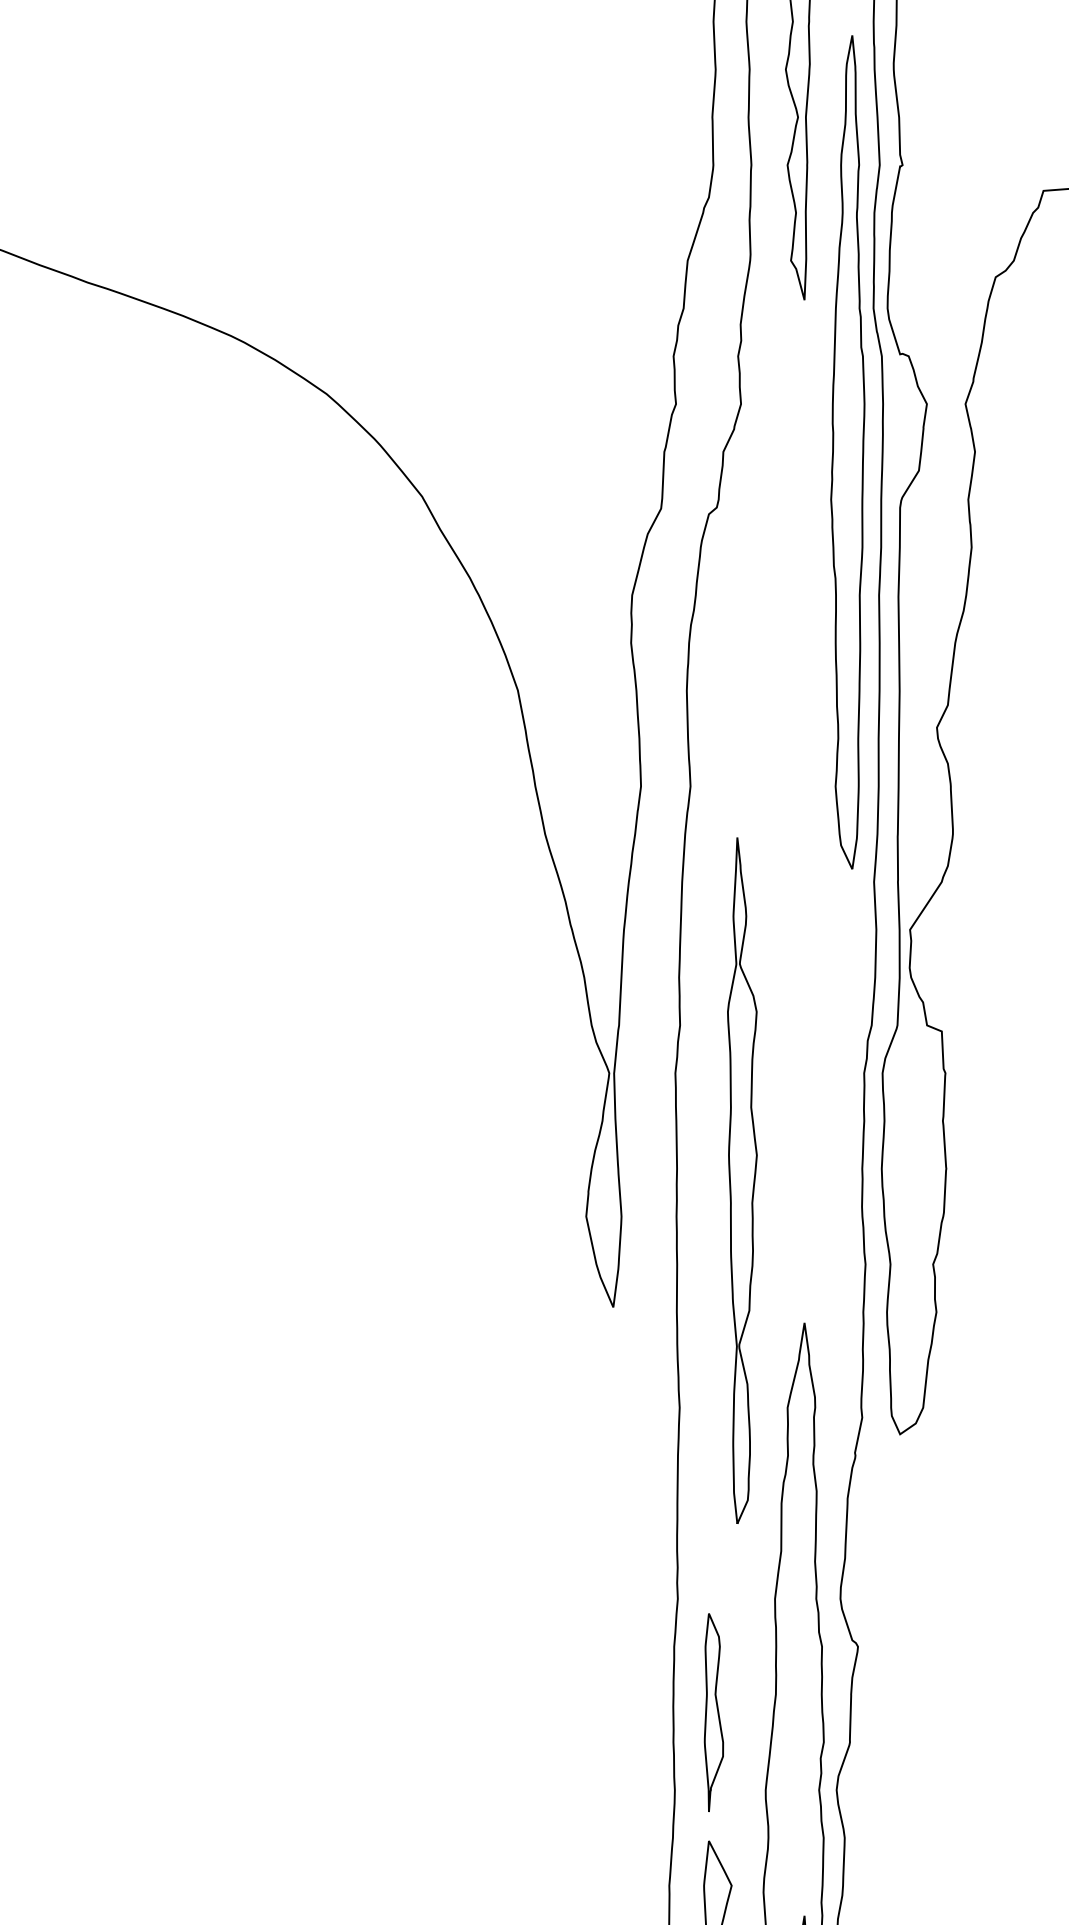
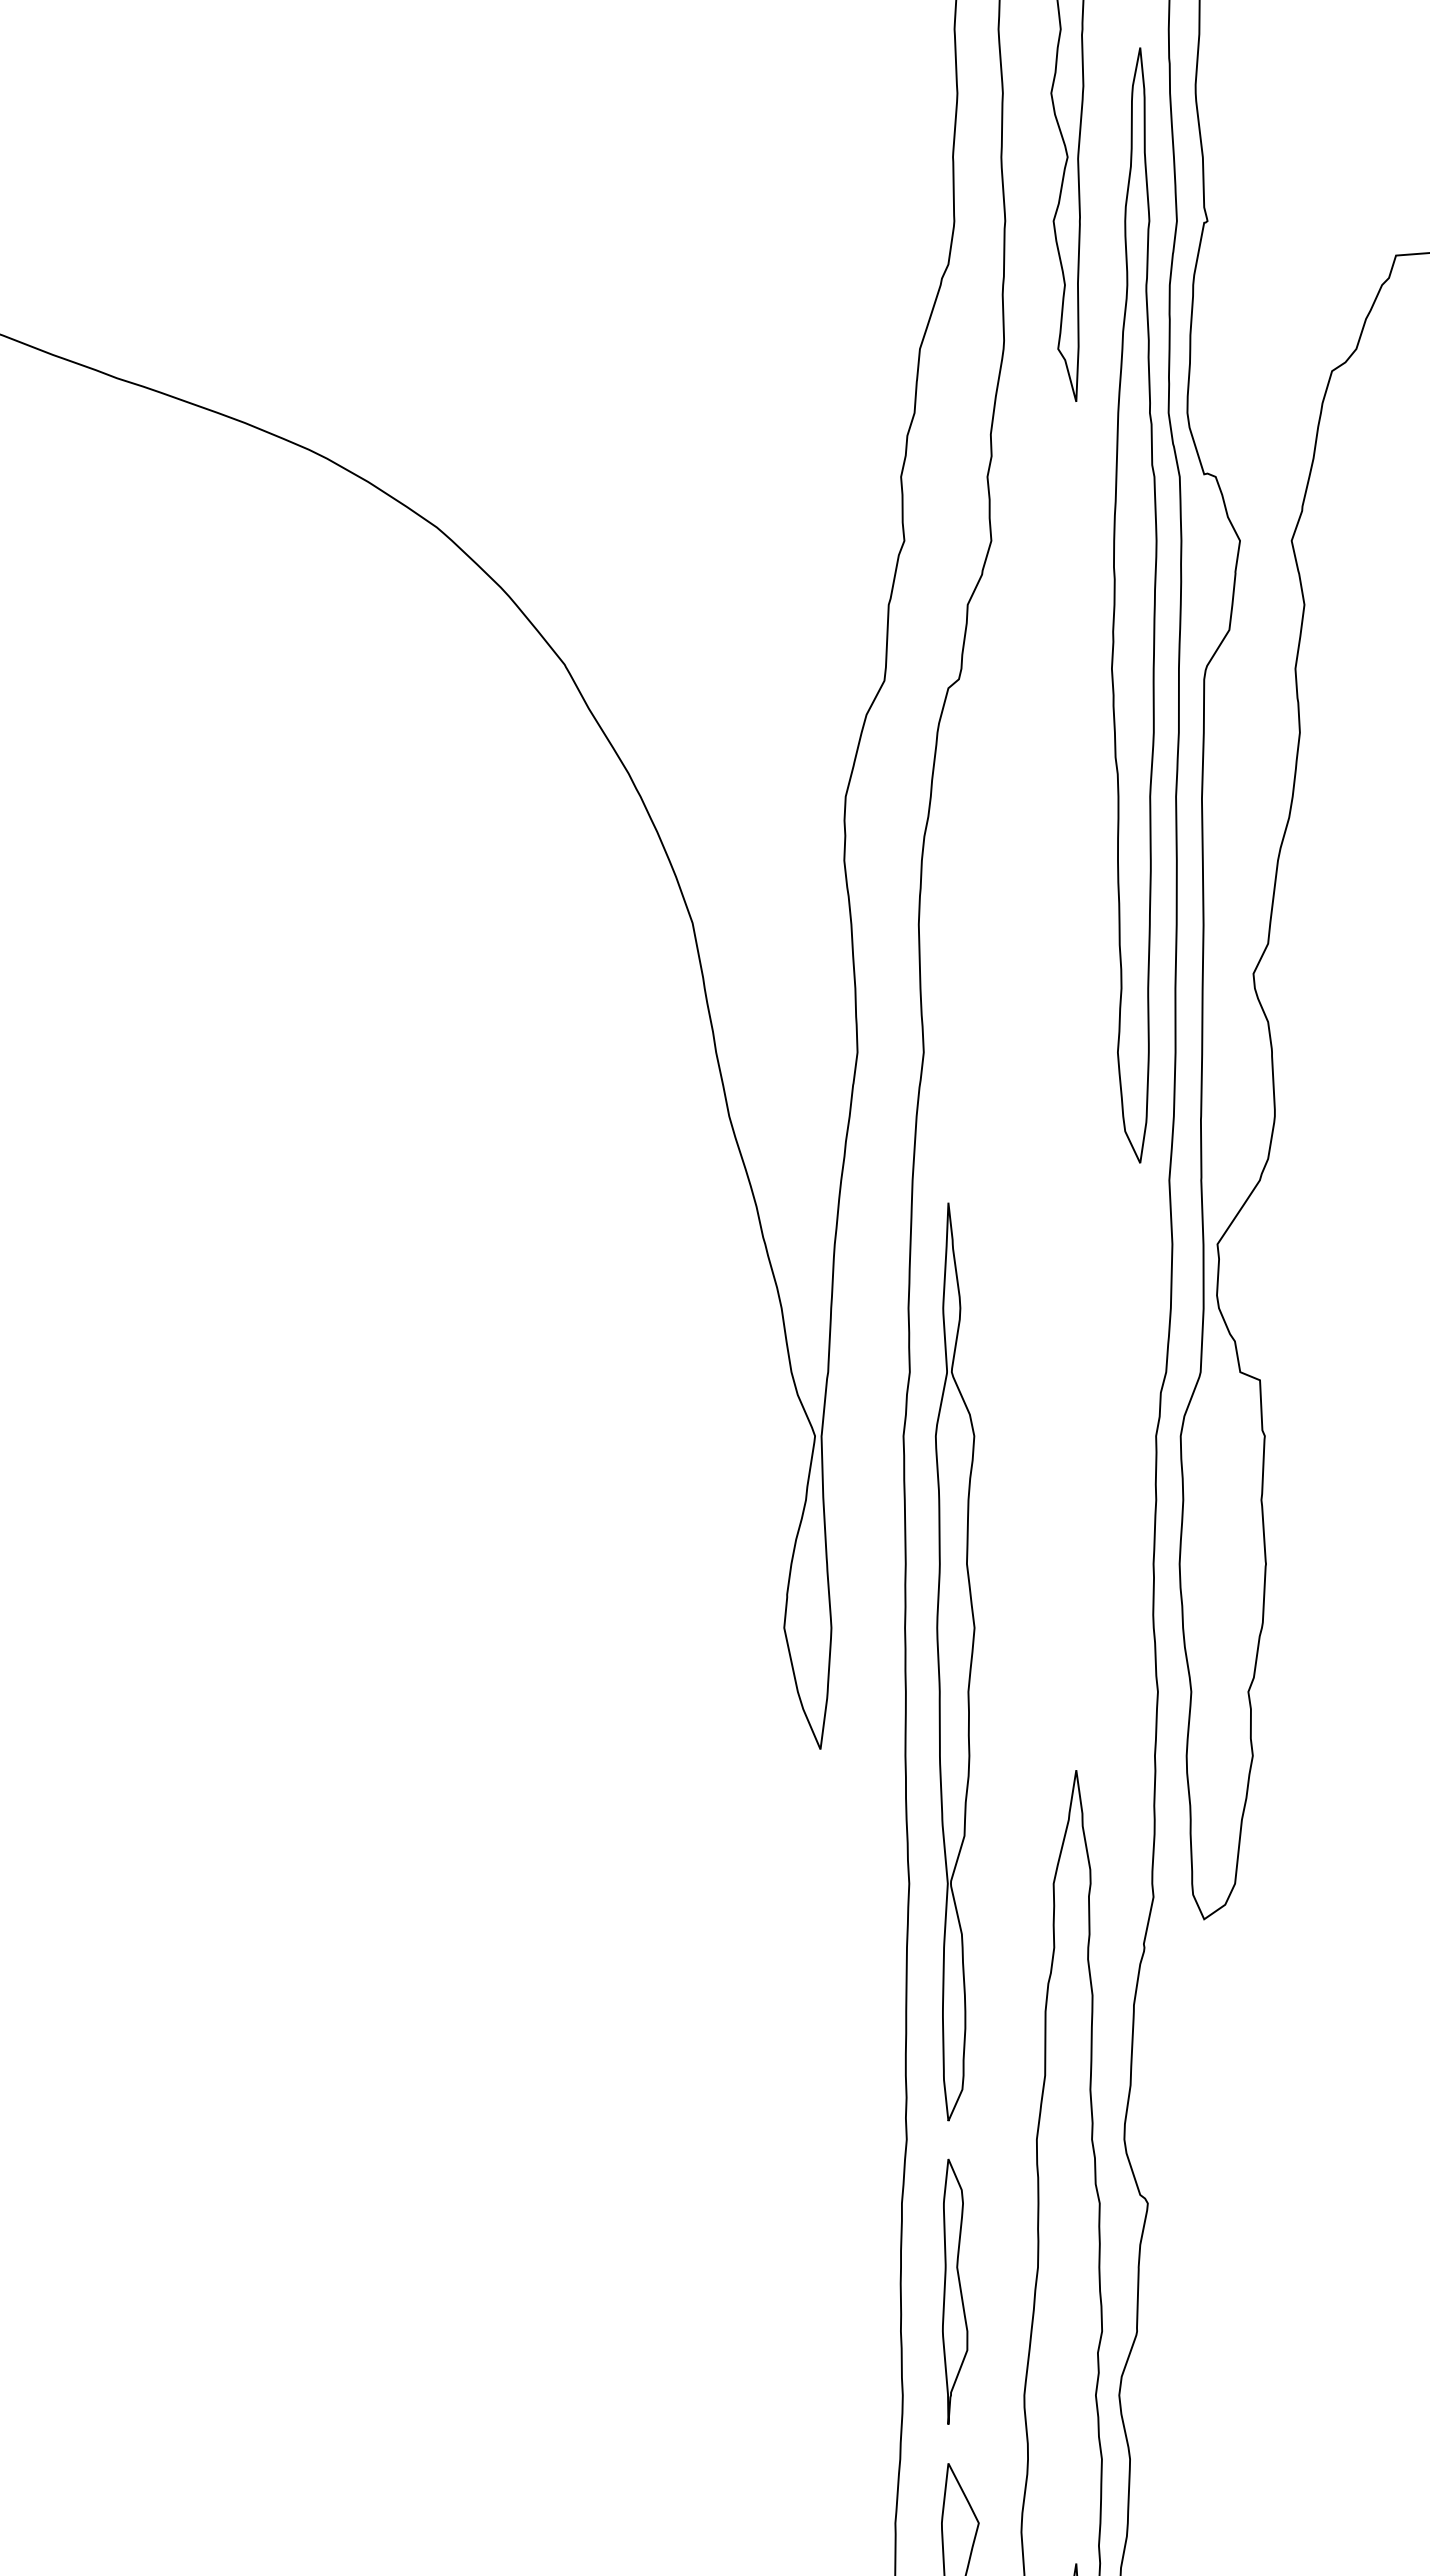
part: (742, 1180) -> (955, 1661), moved

